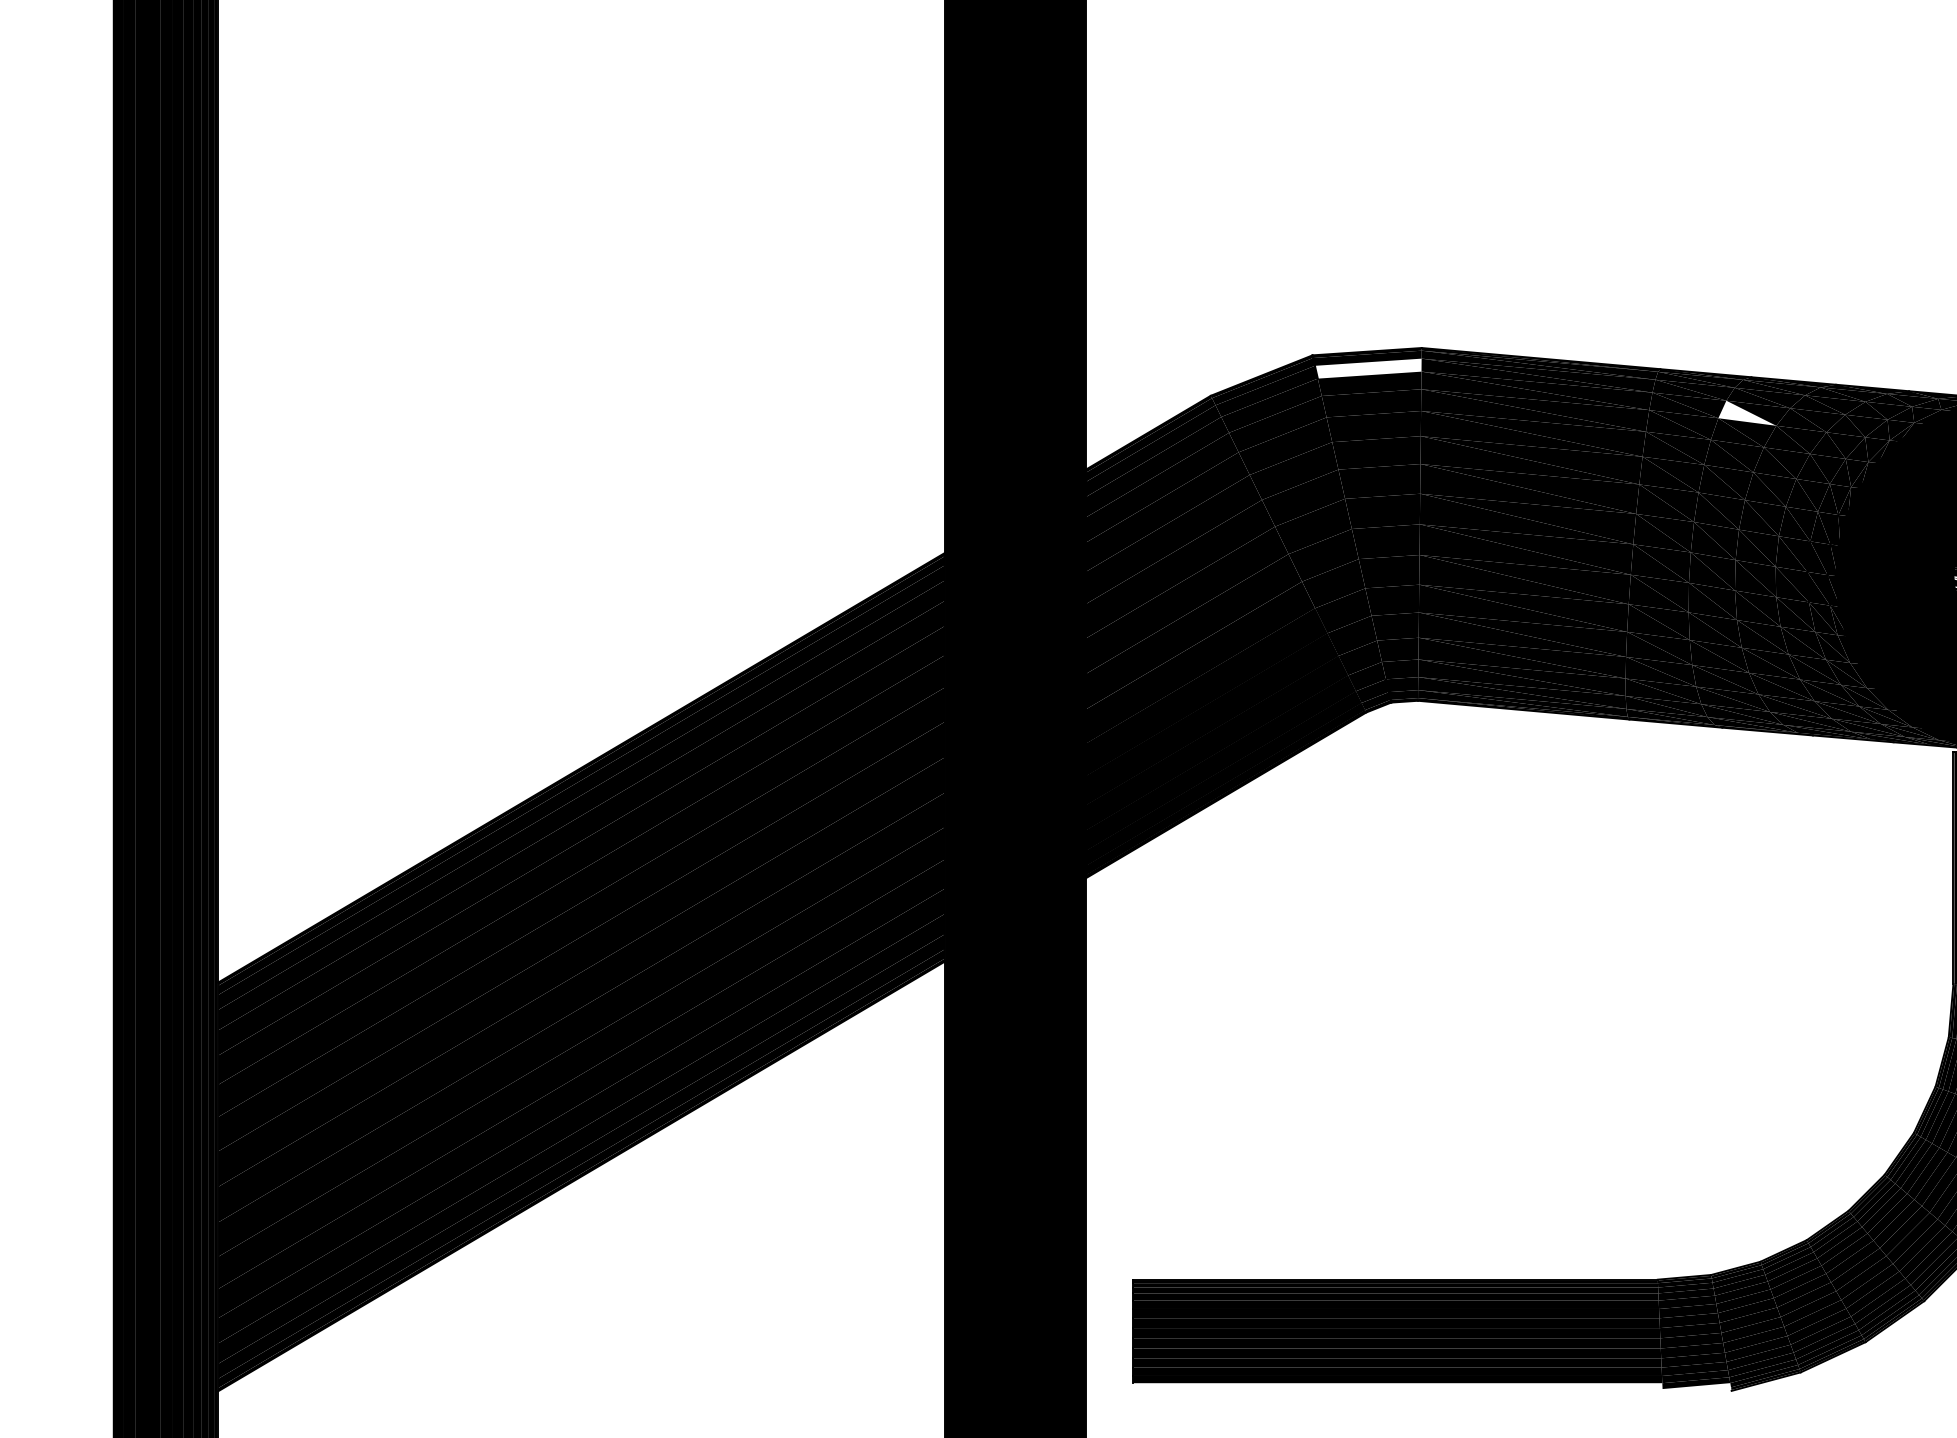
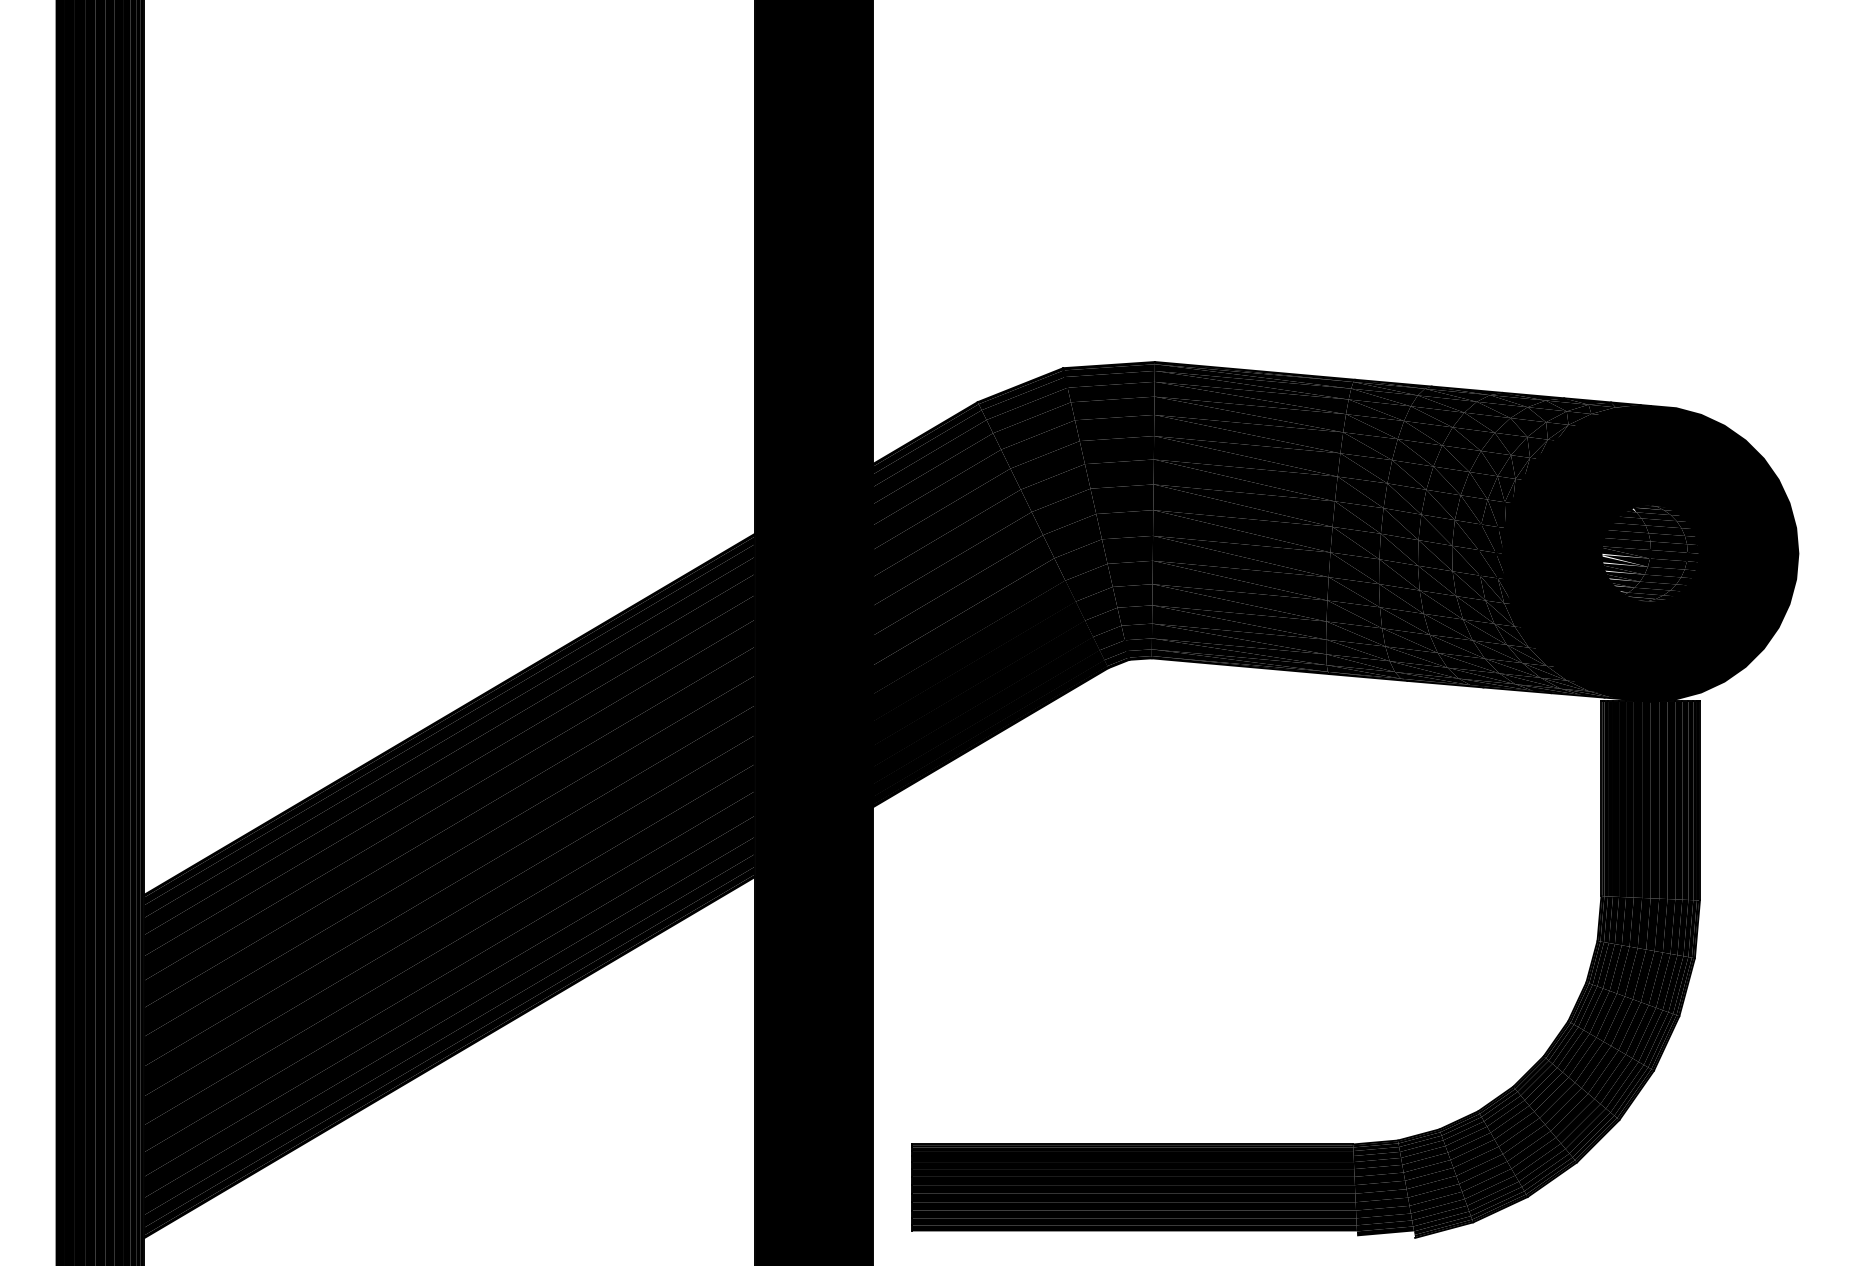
fill: (1367, 367) -> (1109, 378), added
fill: (1747, 412) -> (1428, 416), added

